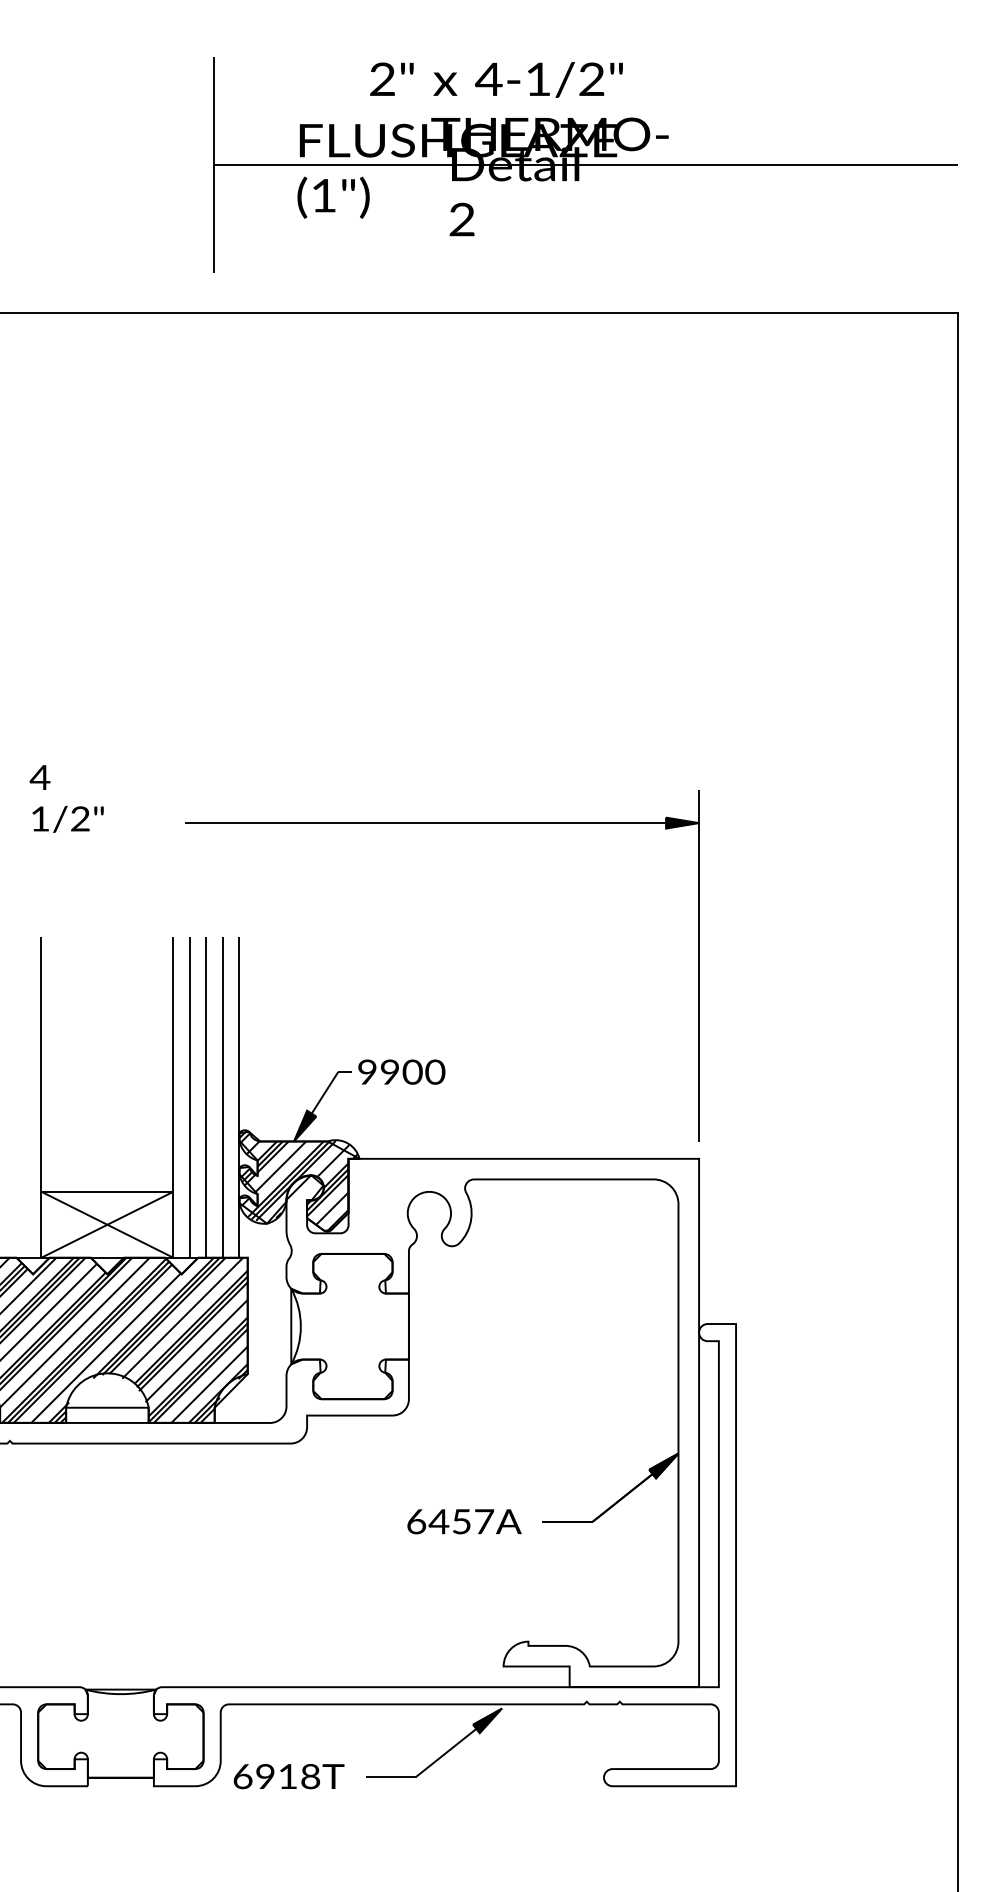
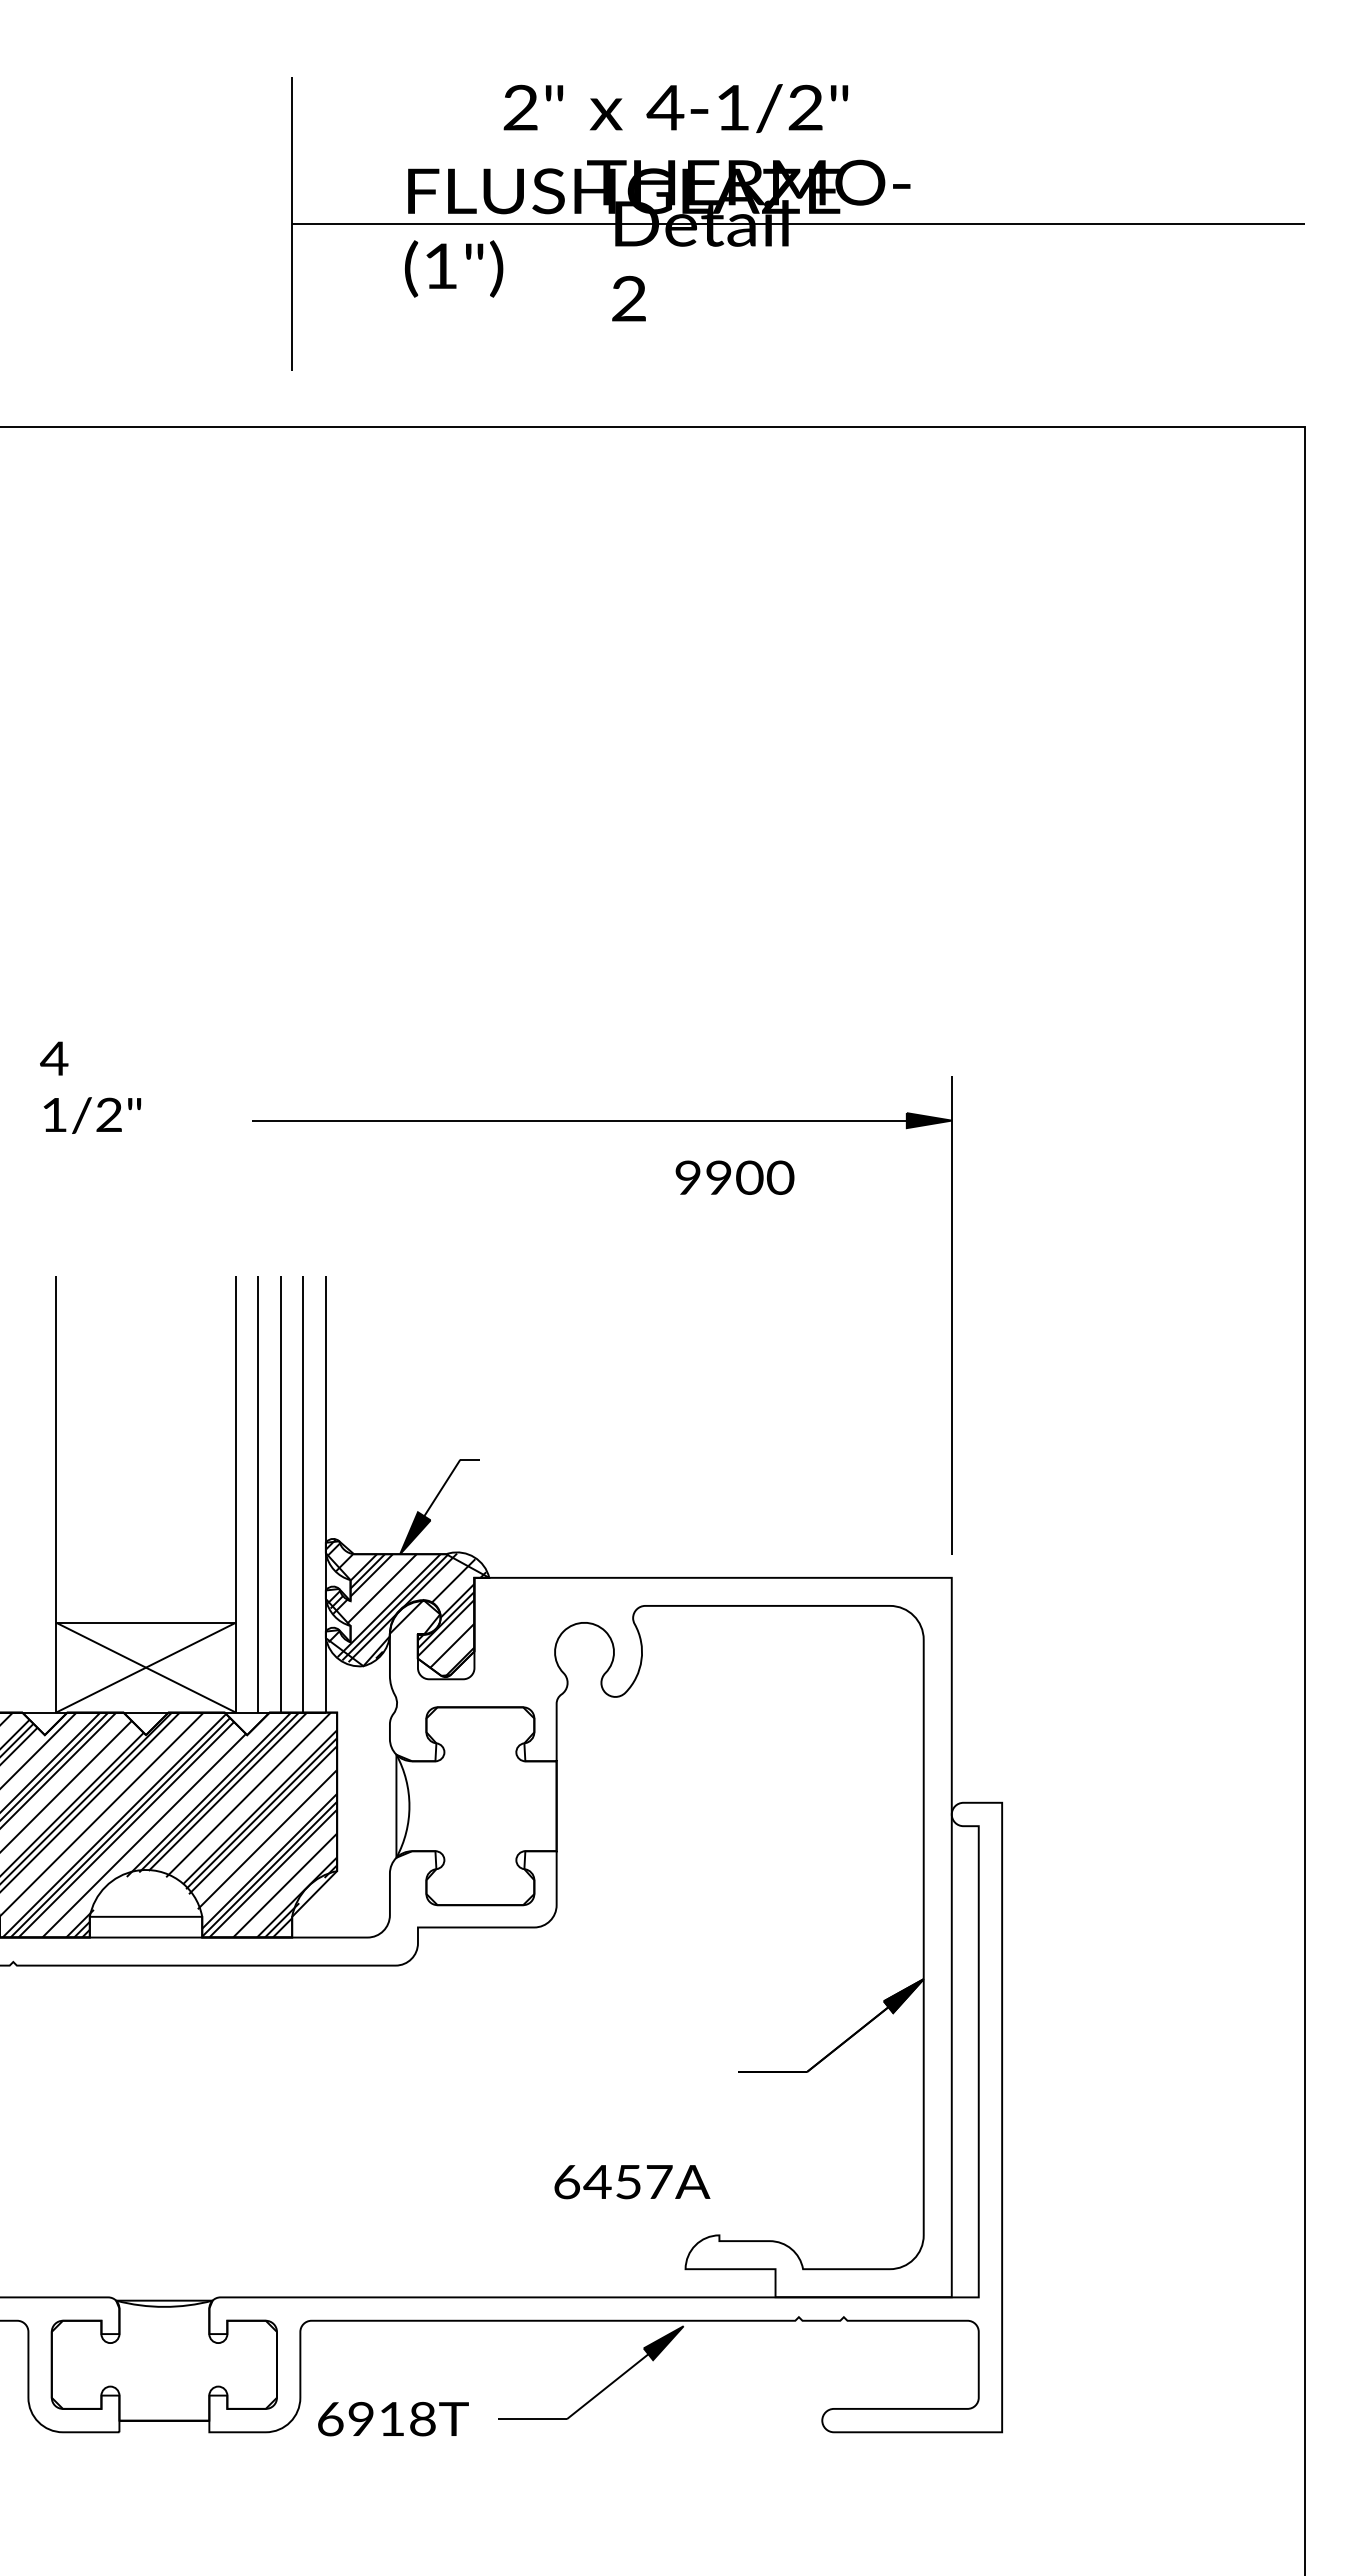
text: (401, 1071) -> (734, 1177), moved
text: (464, 1522) -> (632, 2182), moved

